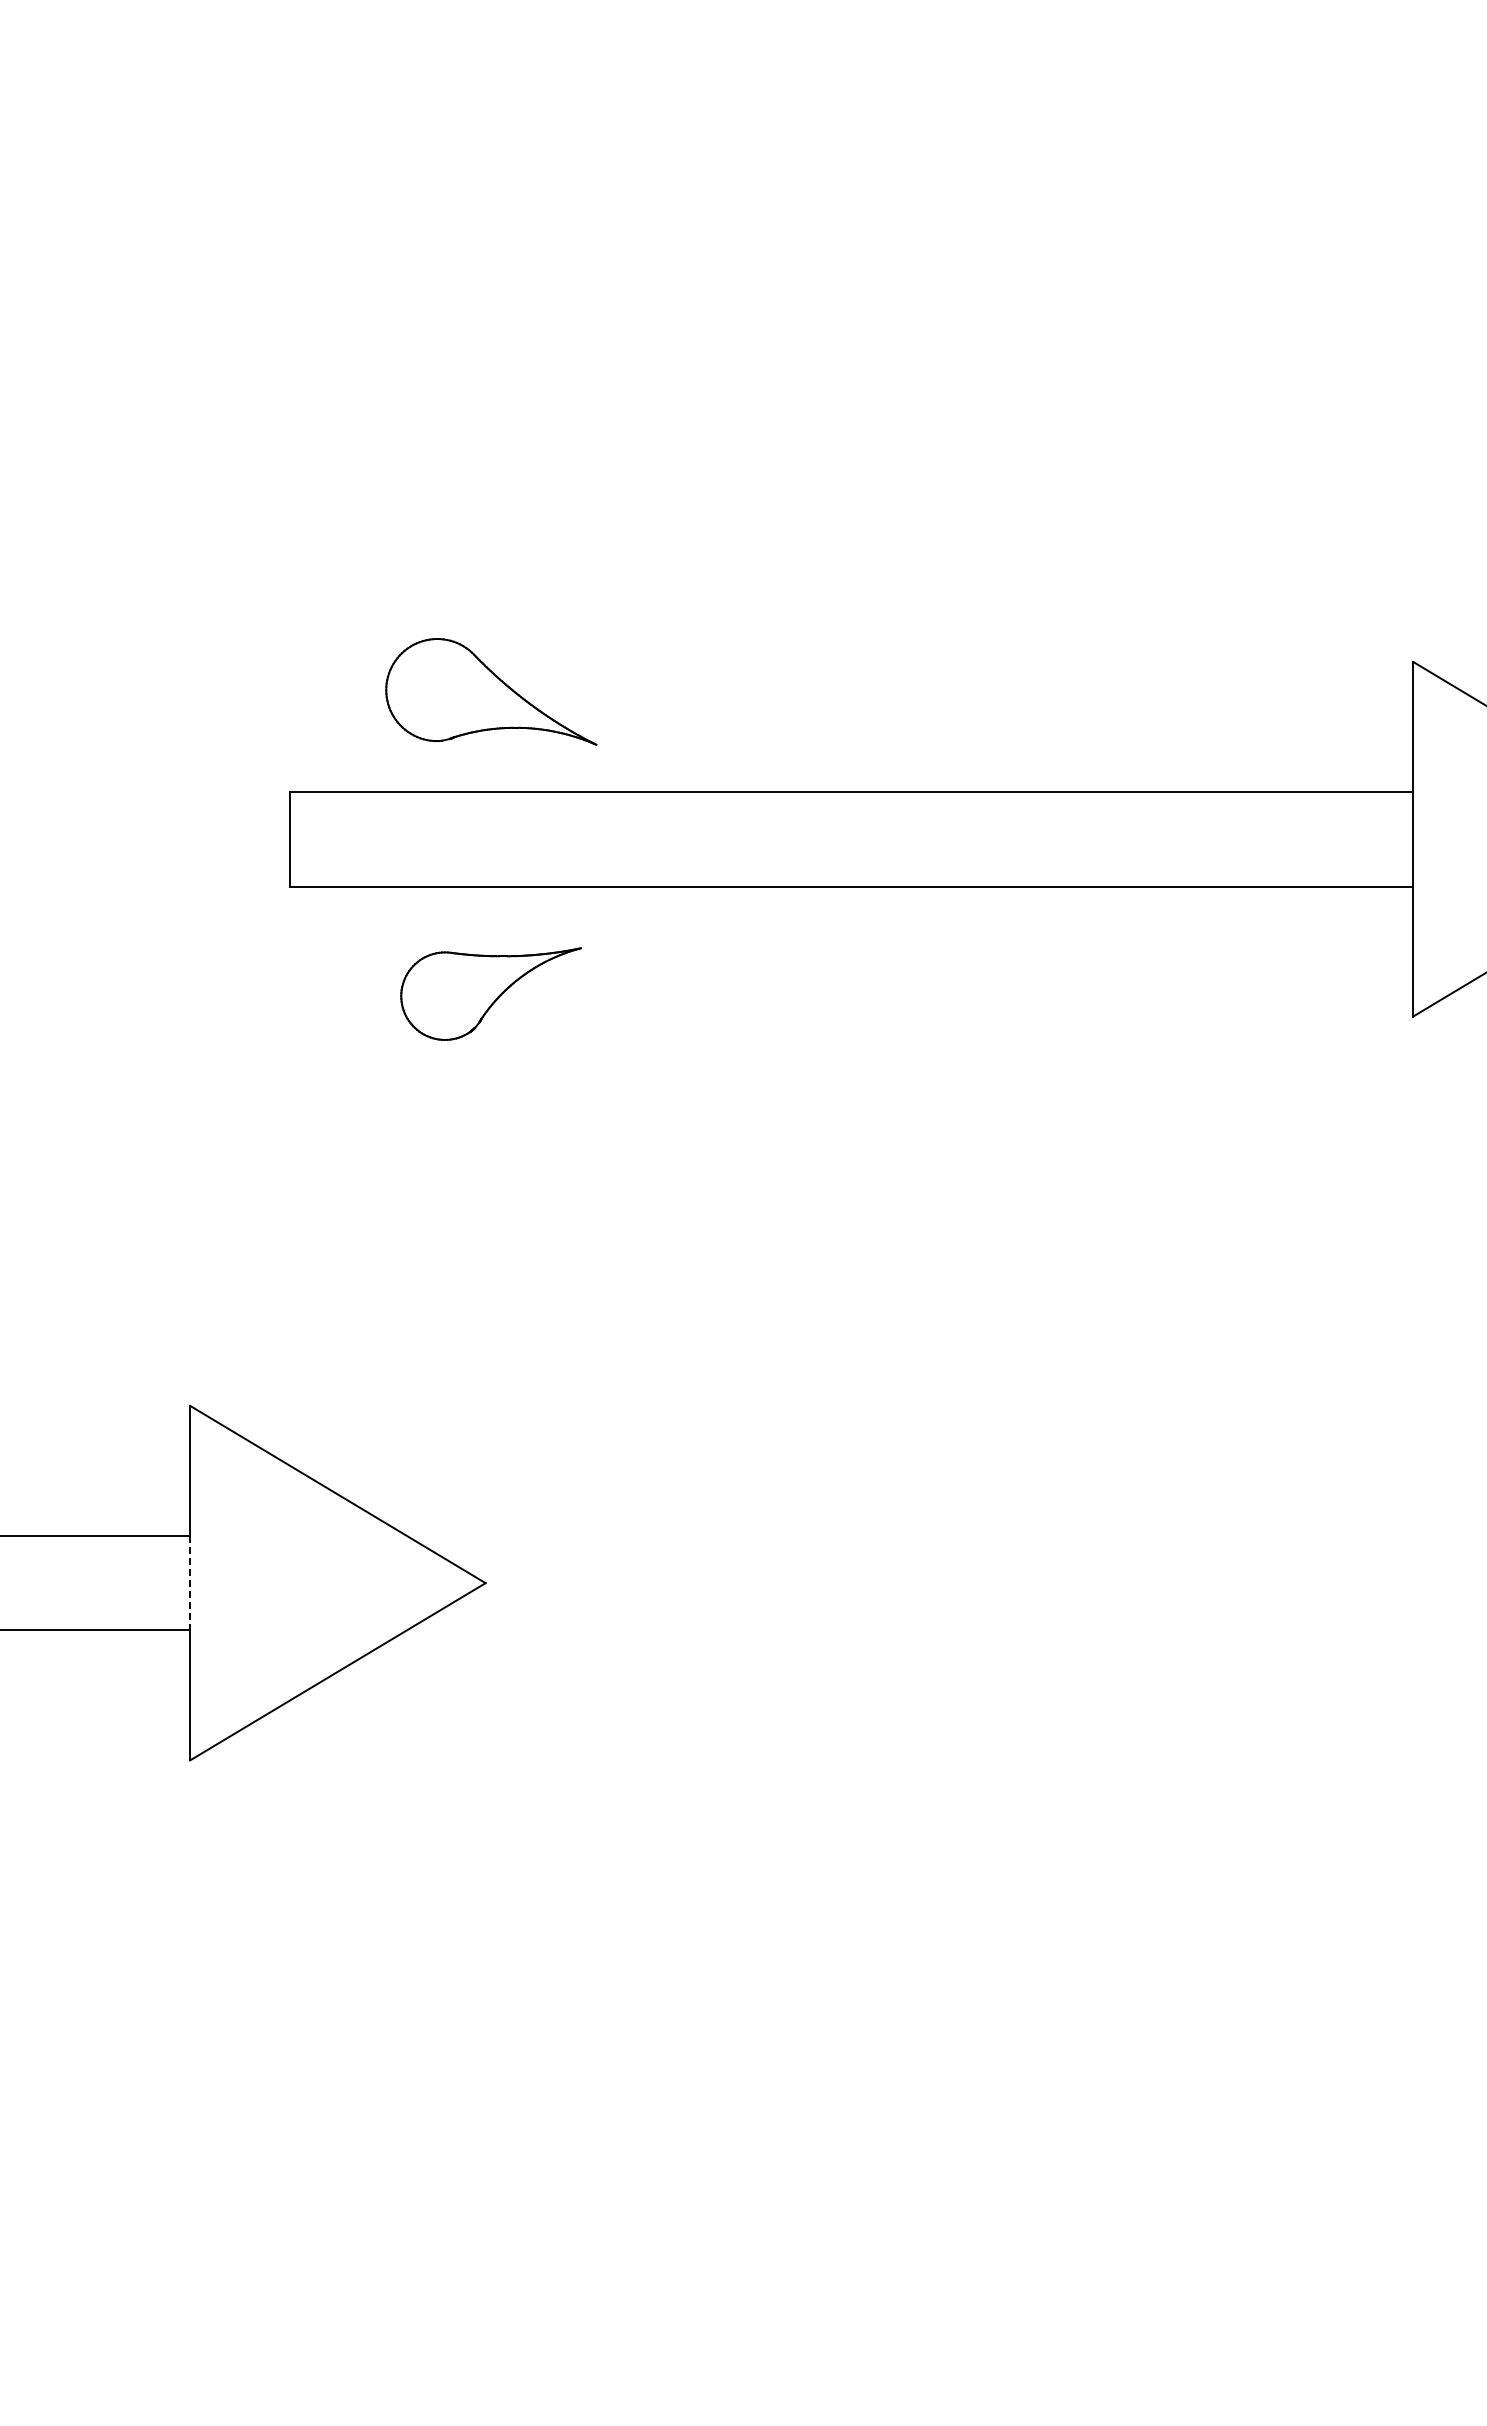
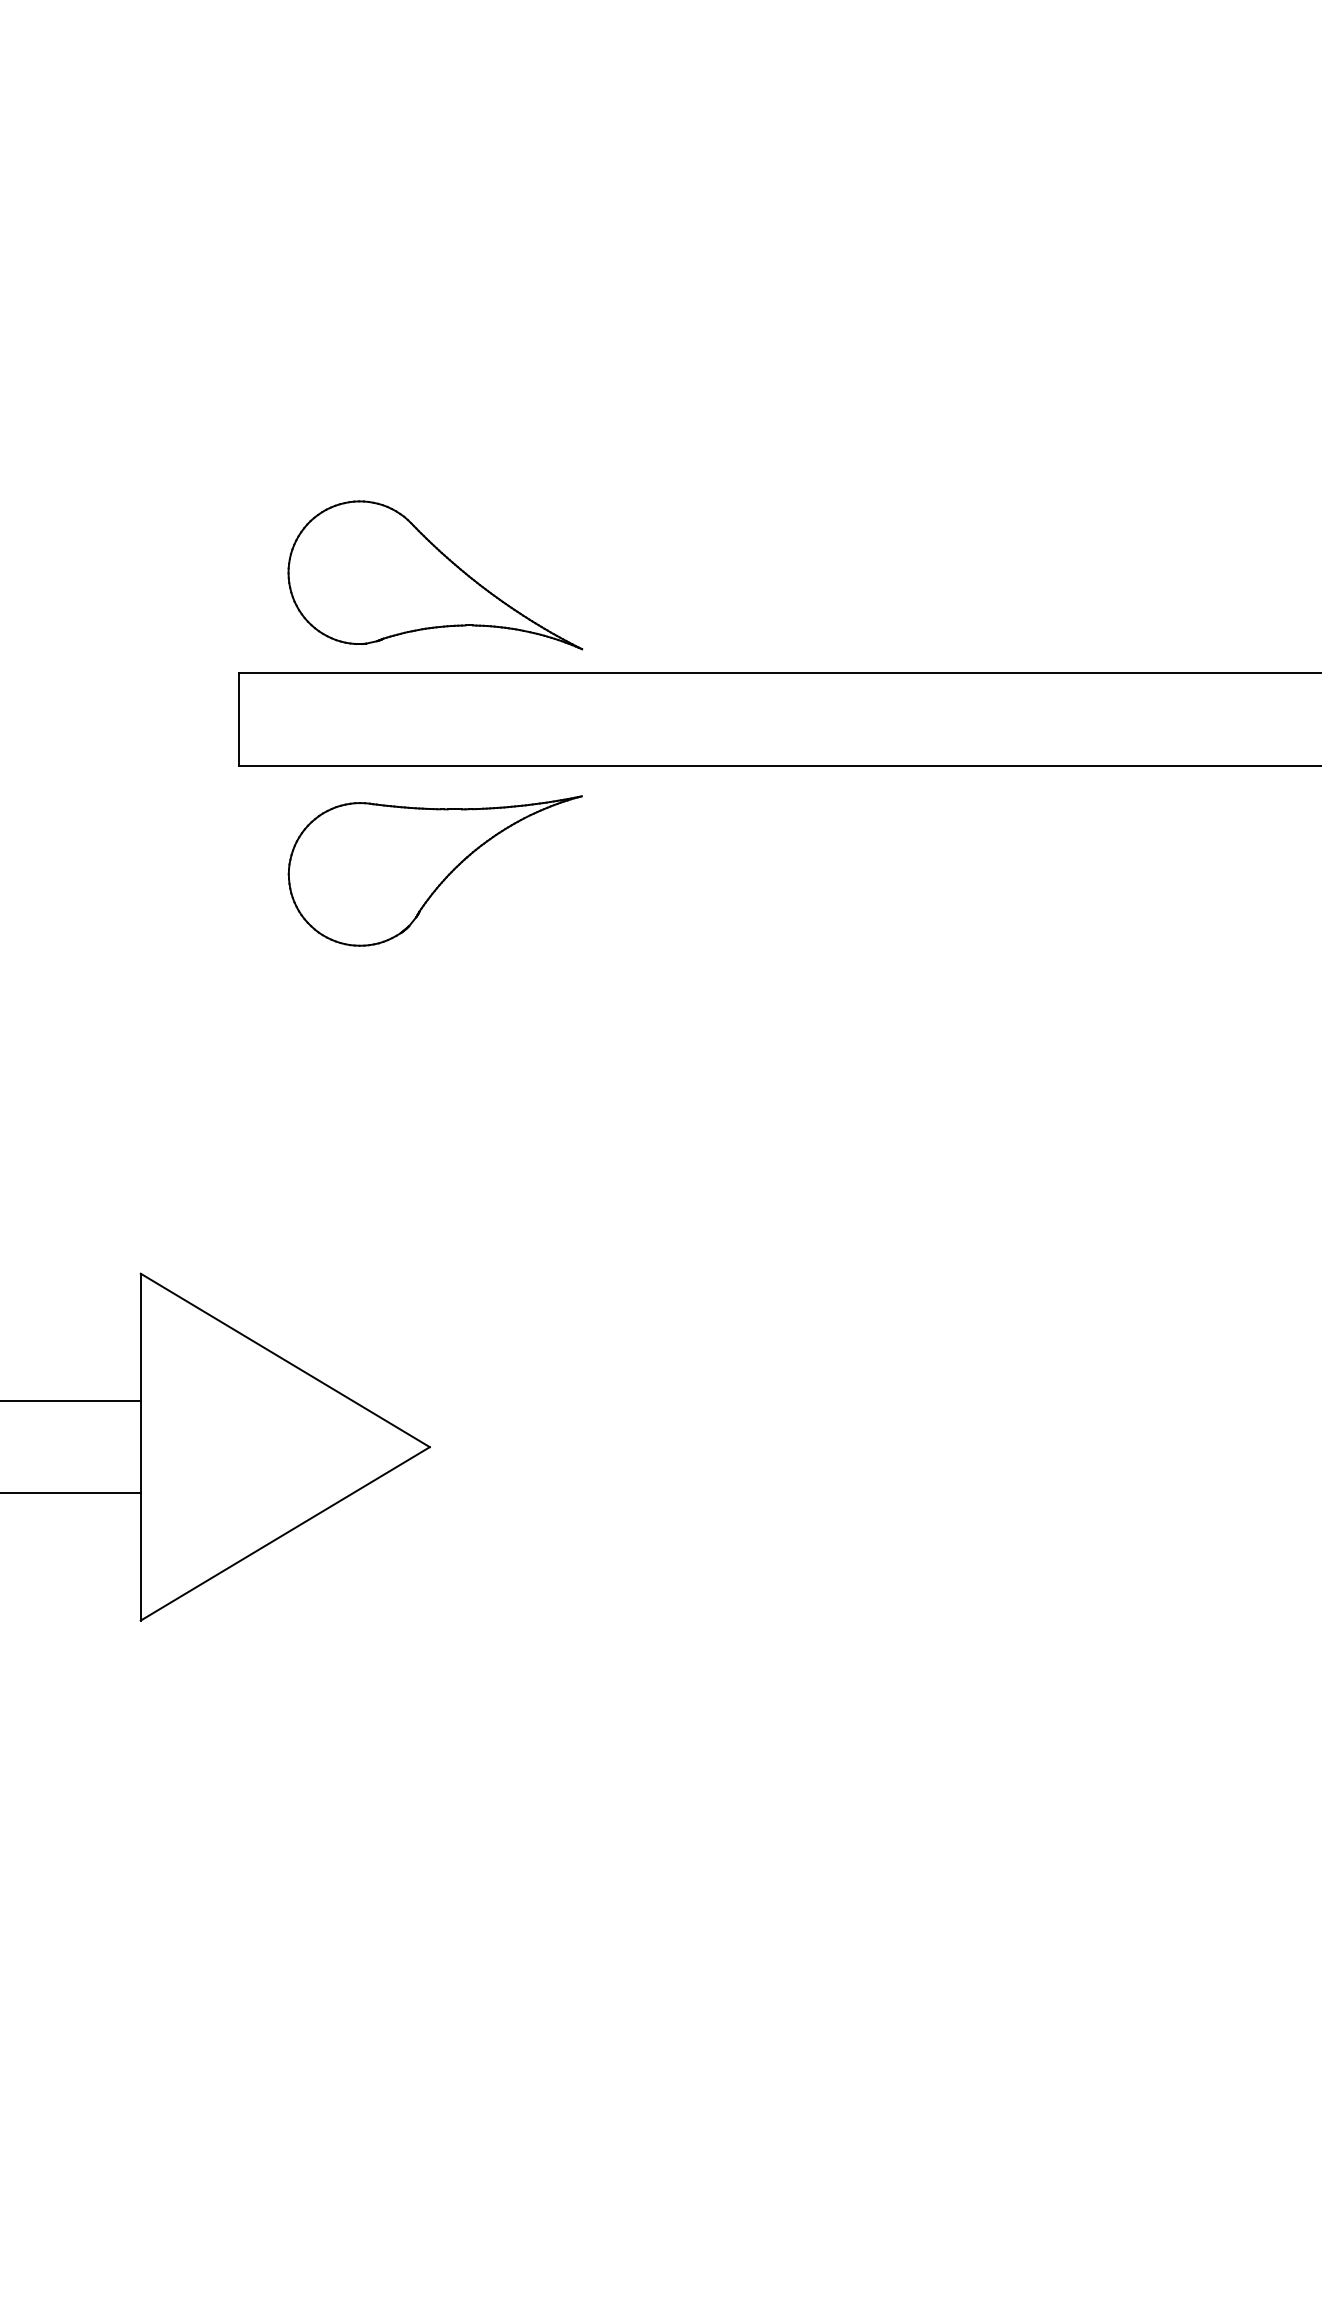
part: (491, 691) -> (435, 574), size x1.43
part: (490, 993) -> (434, 870), size x1.67
line: (190, 1583) -> (141, 1447), dashed -> solid

